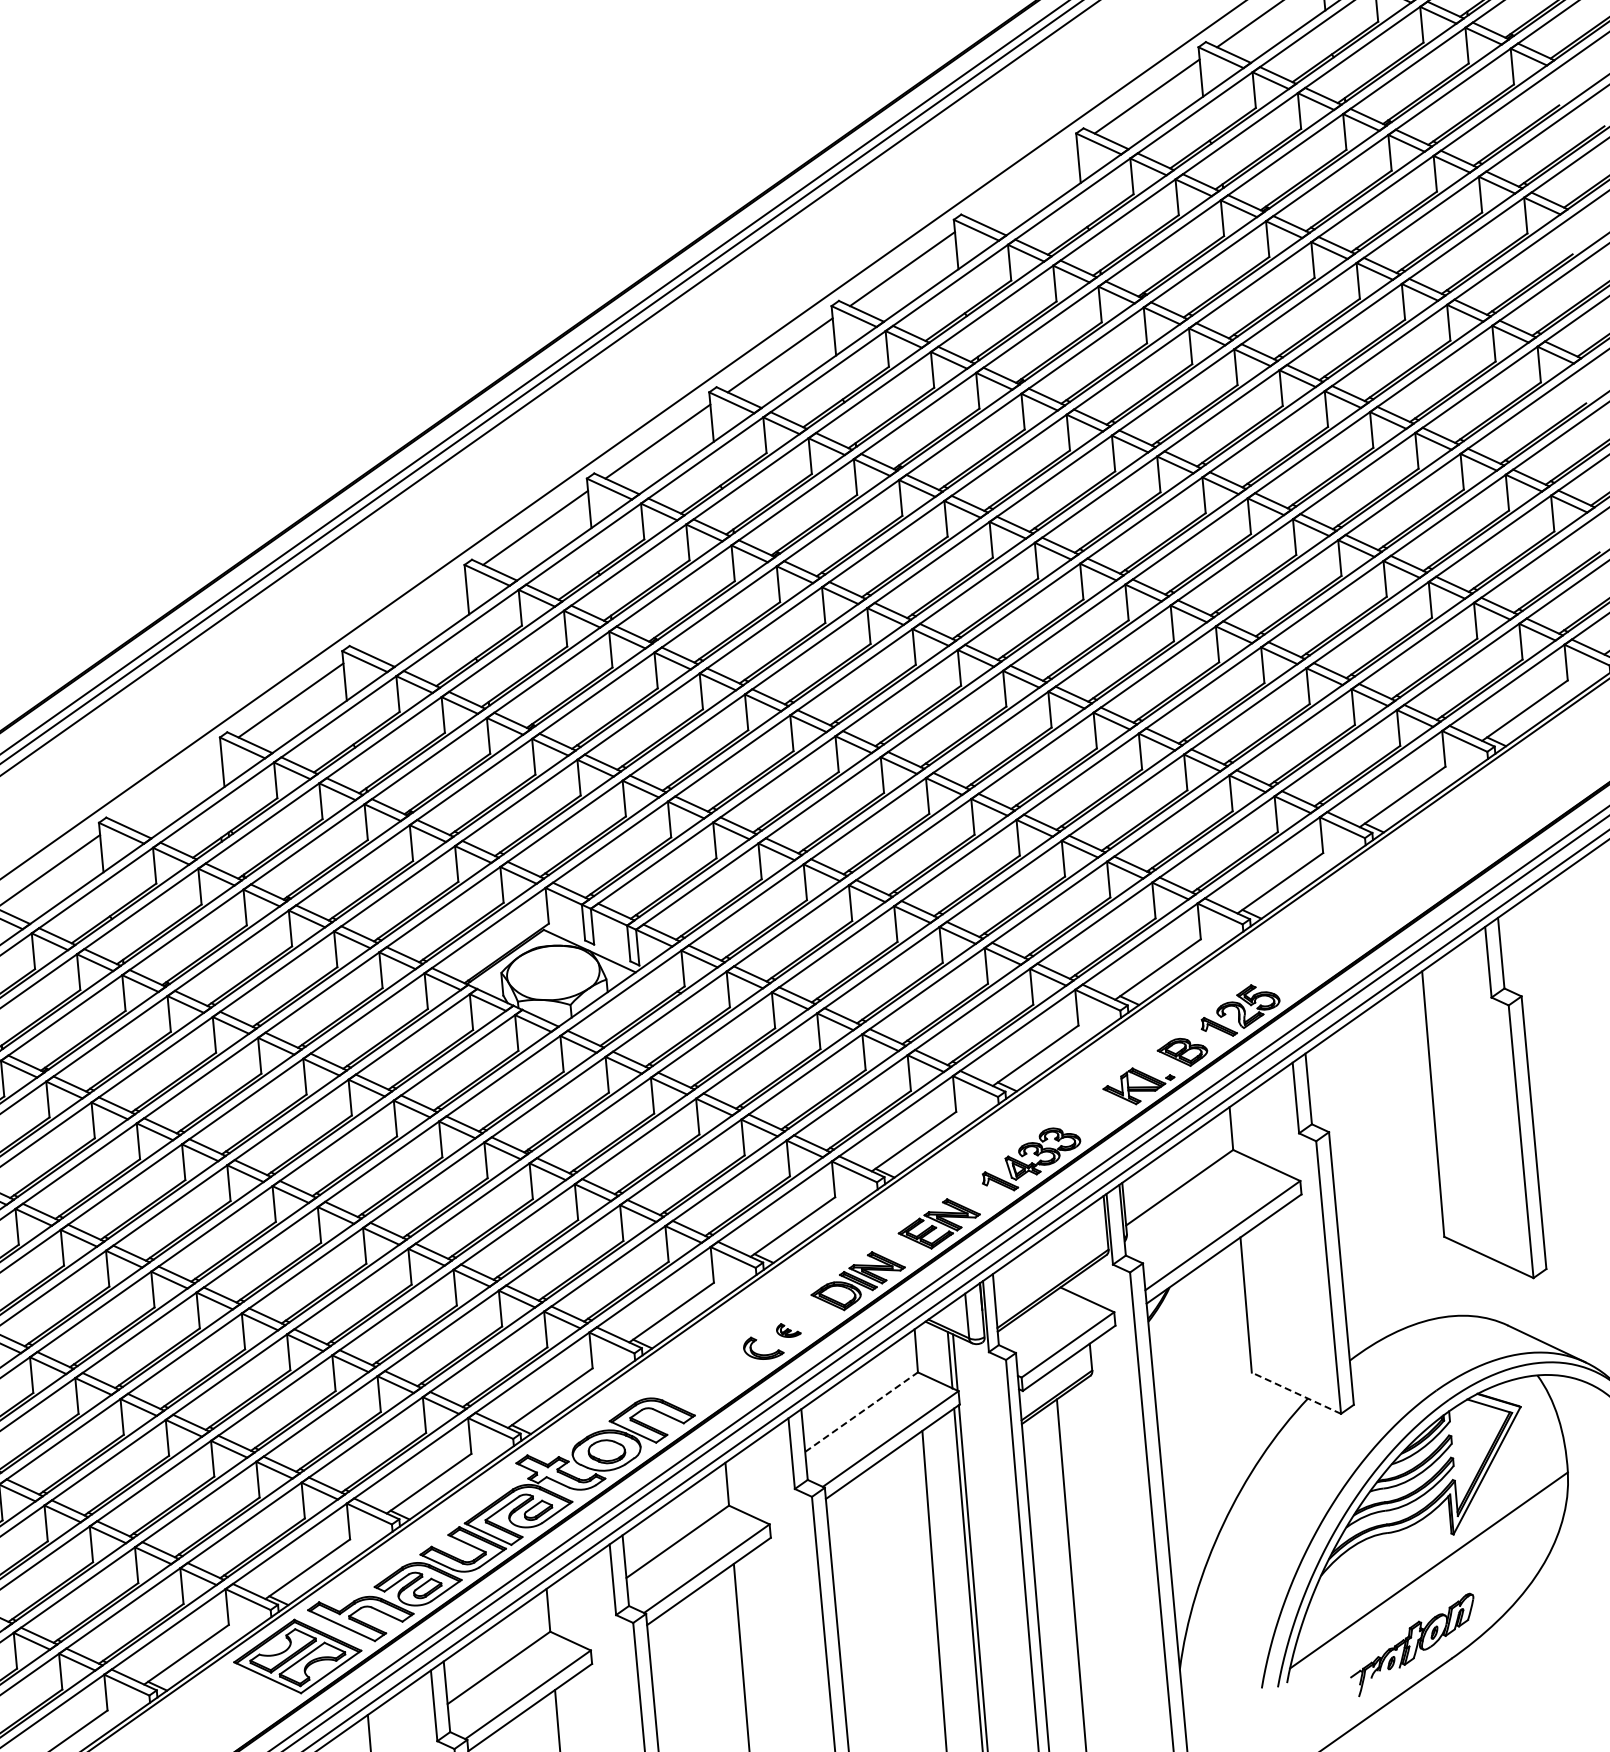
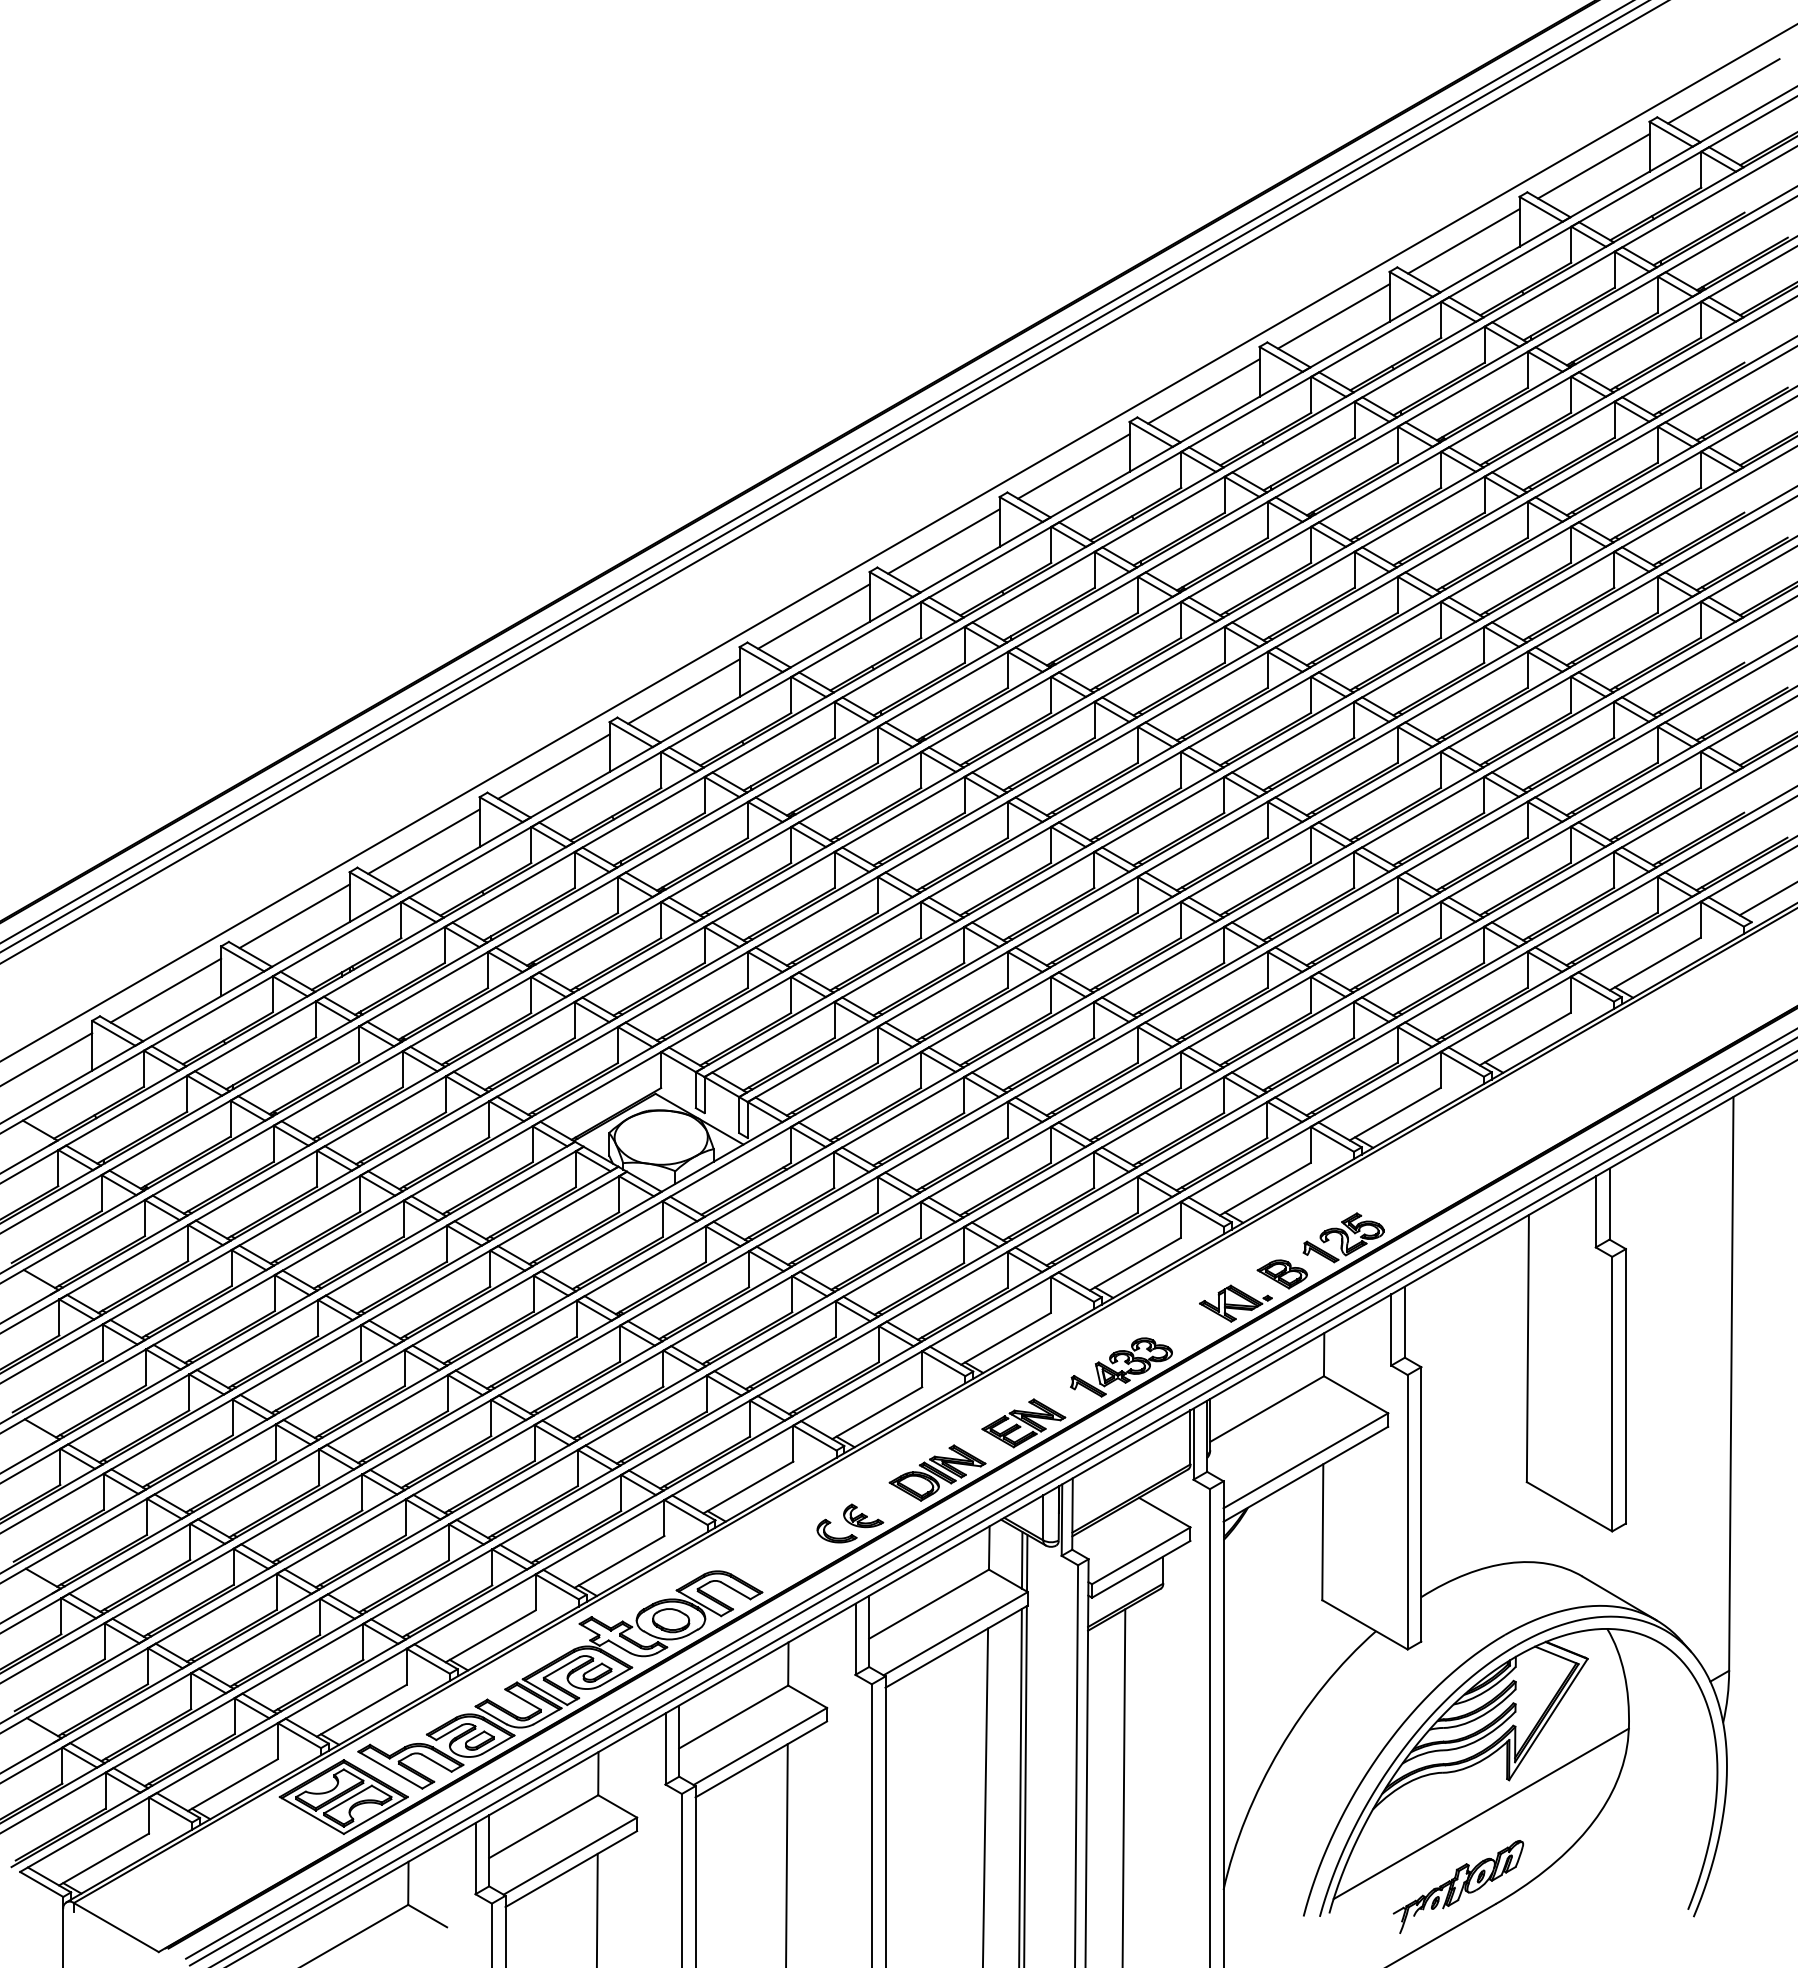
line: (1024, 182) -> (1203, 391), added
line: (412, 614) -> (553, 766), added
line: (169, 786) -> (294, 916), added
part: (788, 1329) -> (863, 1515), size x1.67
line: (1295, 1392) -> (1364, 1624), dashed -> solid
line: (861, 1411) -> (929, 1603), dashed -> solid

